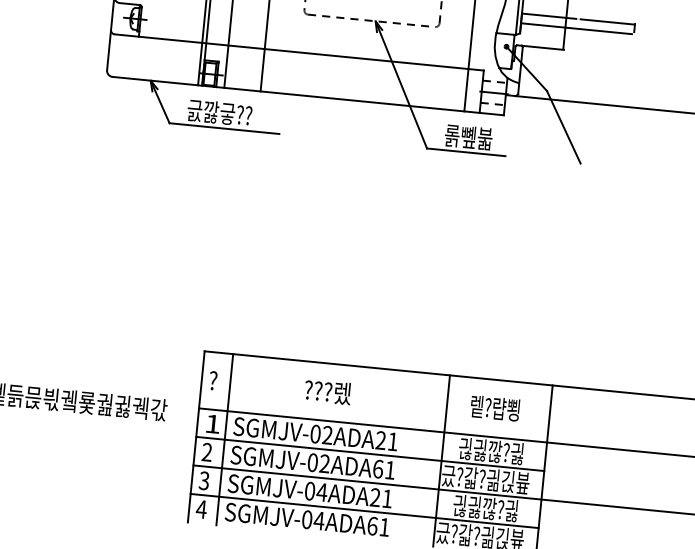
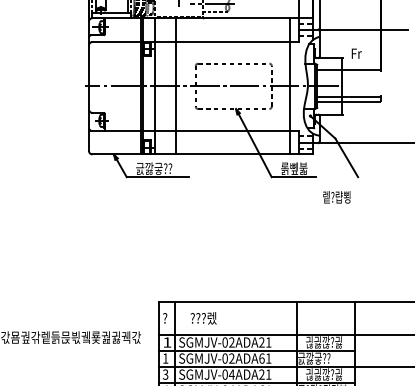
text: (327, 392) -> (203, 318), moved
text: (494, 408) -> (336, 197), moved
text: (206, 452) -> (165, 358), 2 -> 1
text: (485, 479) -> (322, 358), 긌?갋?긞긵븊 -> 긄깛긓??

